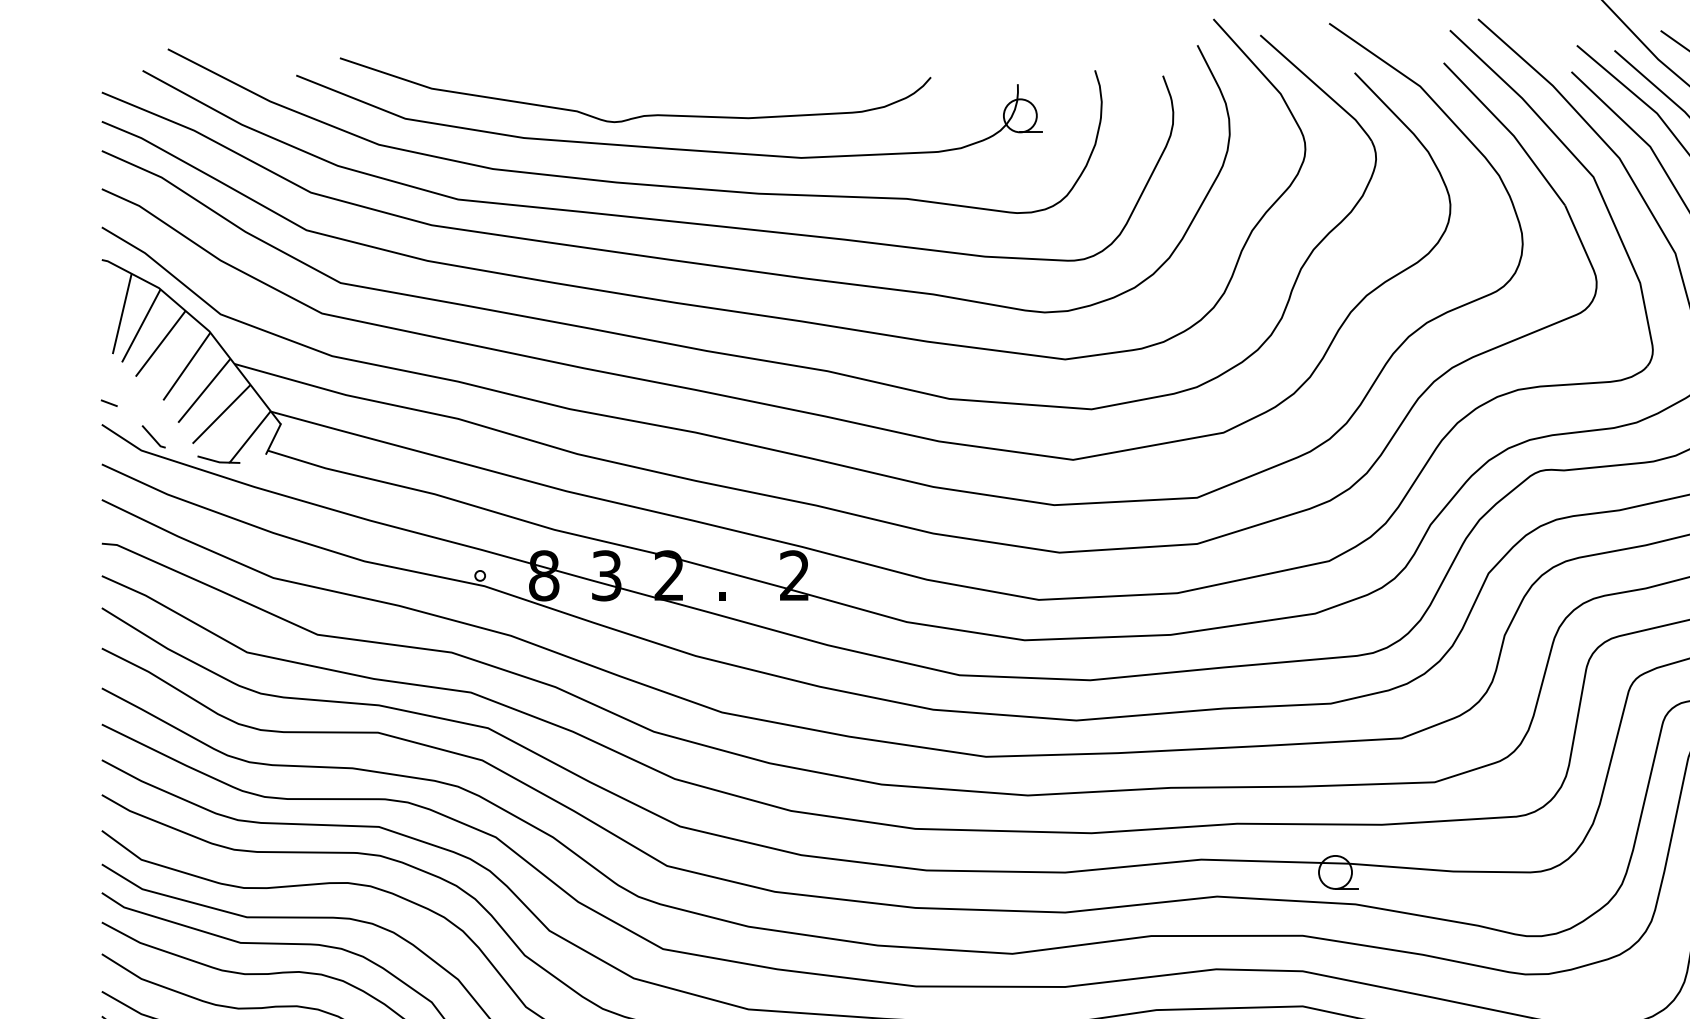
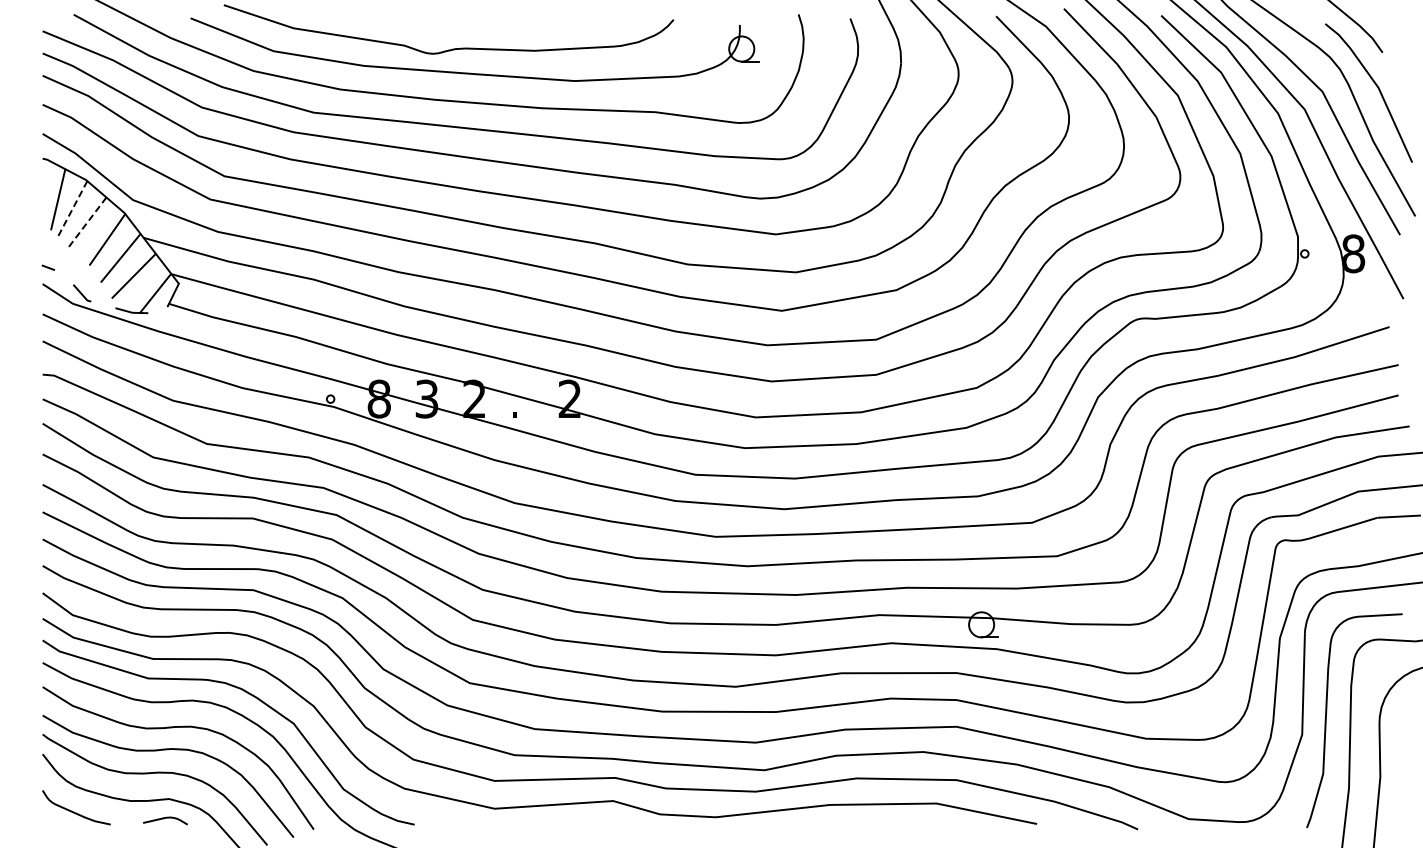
line: (141, 326) -> (72, 209), solid -> dashed
line: (160, 343) -> (87, 222), solid -> dashed

